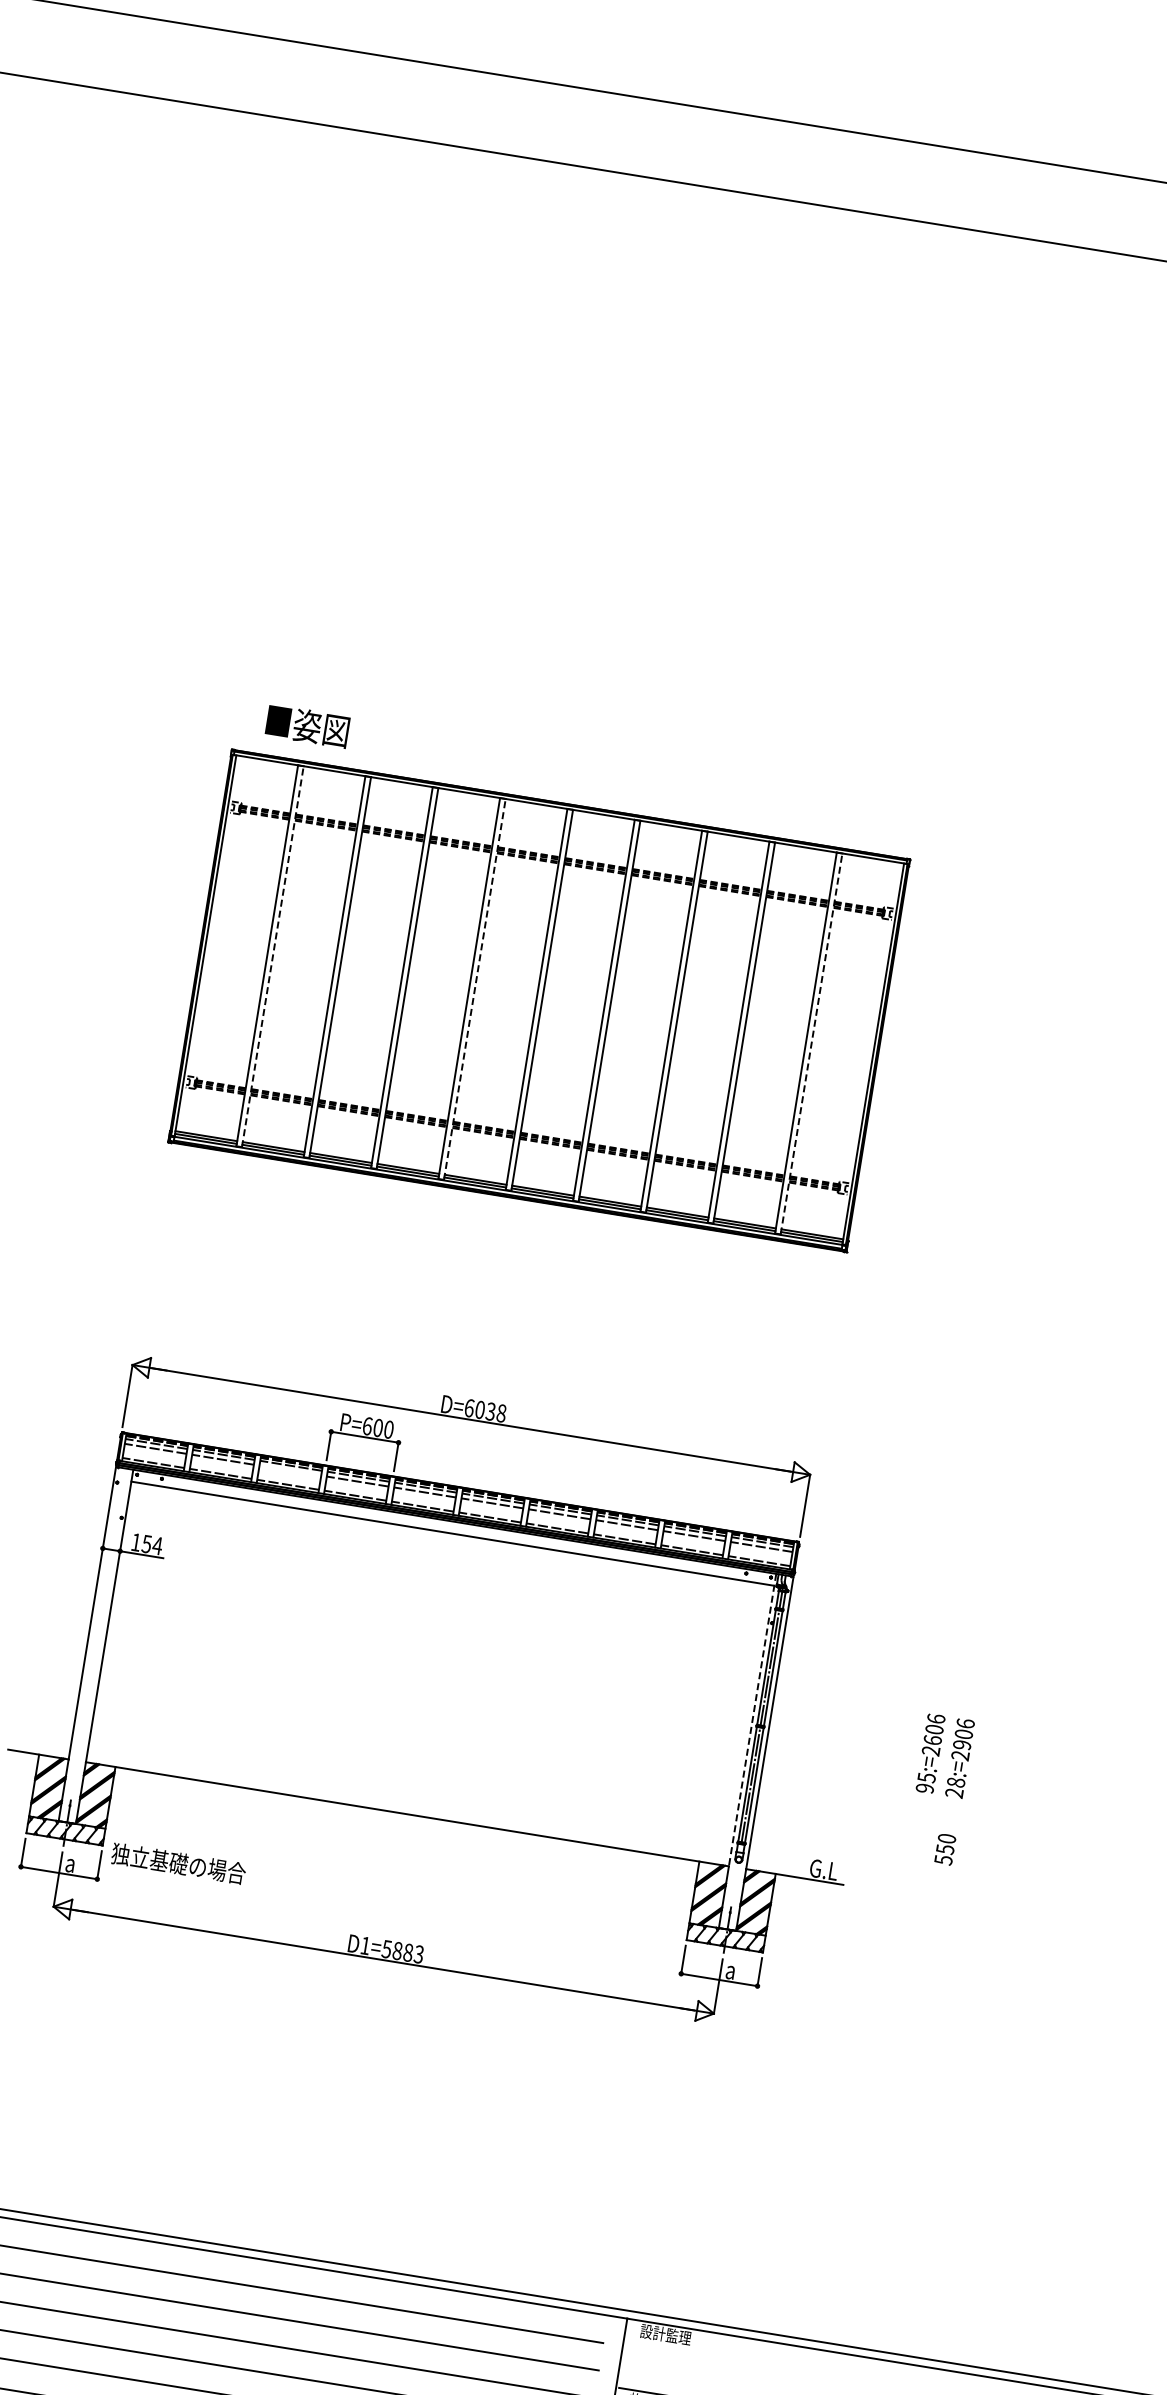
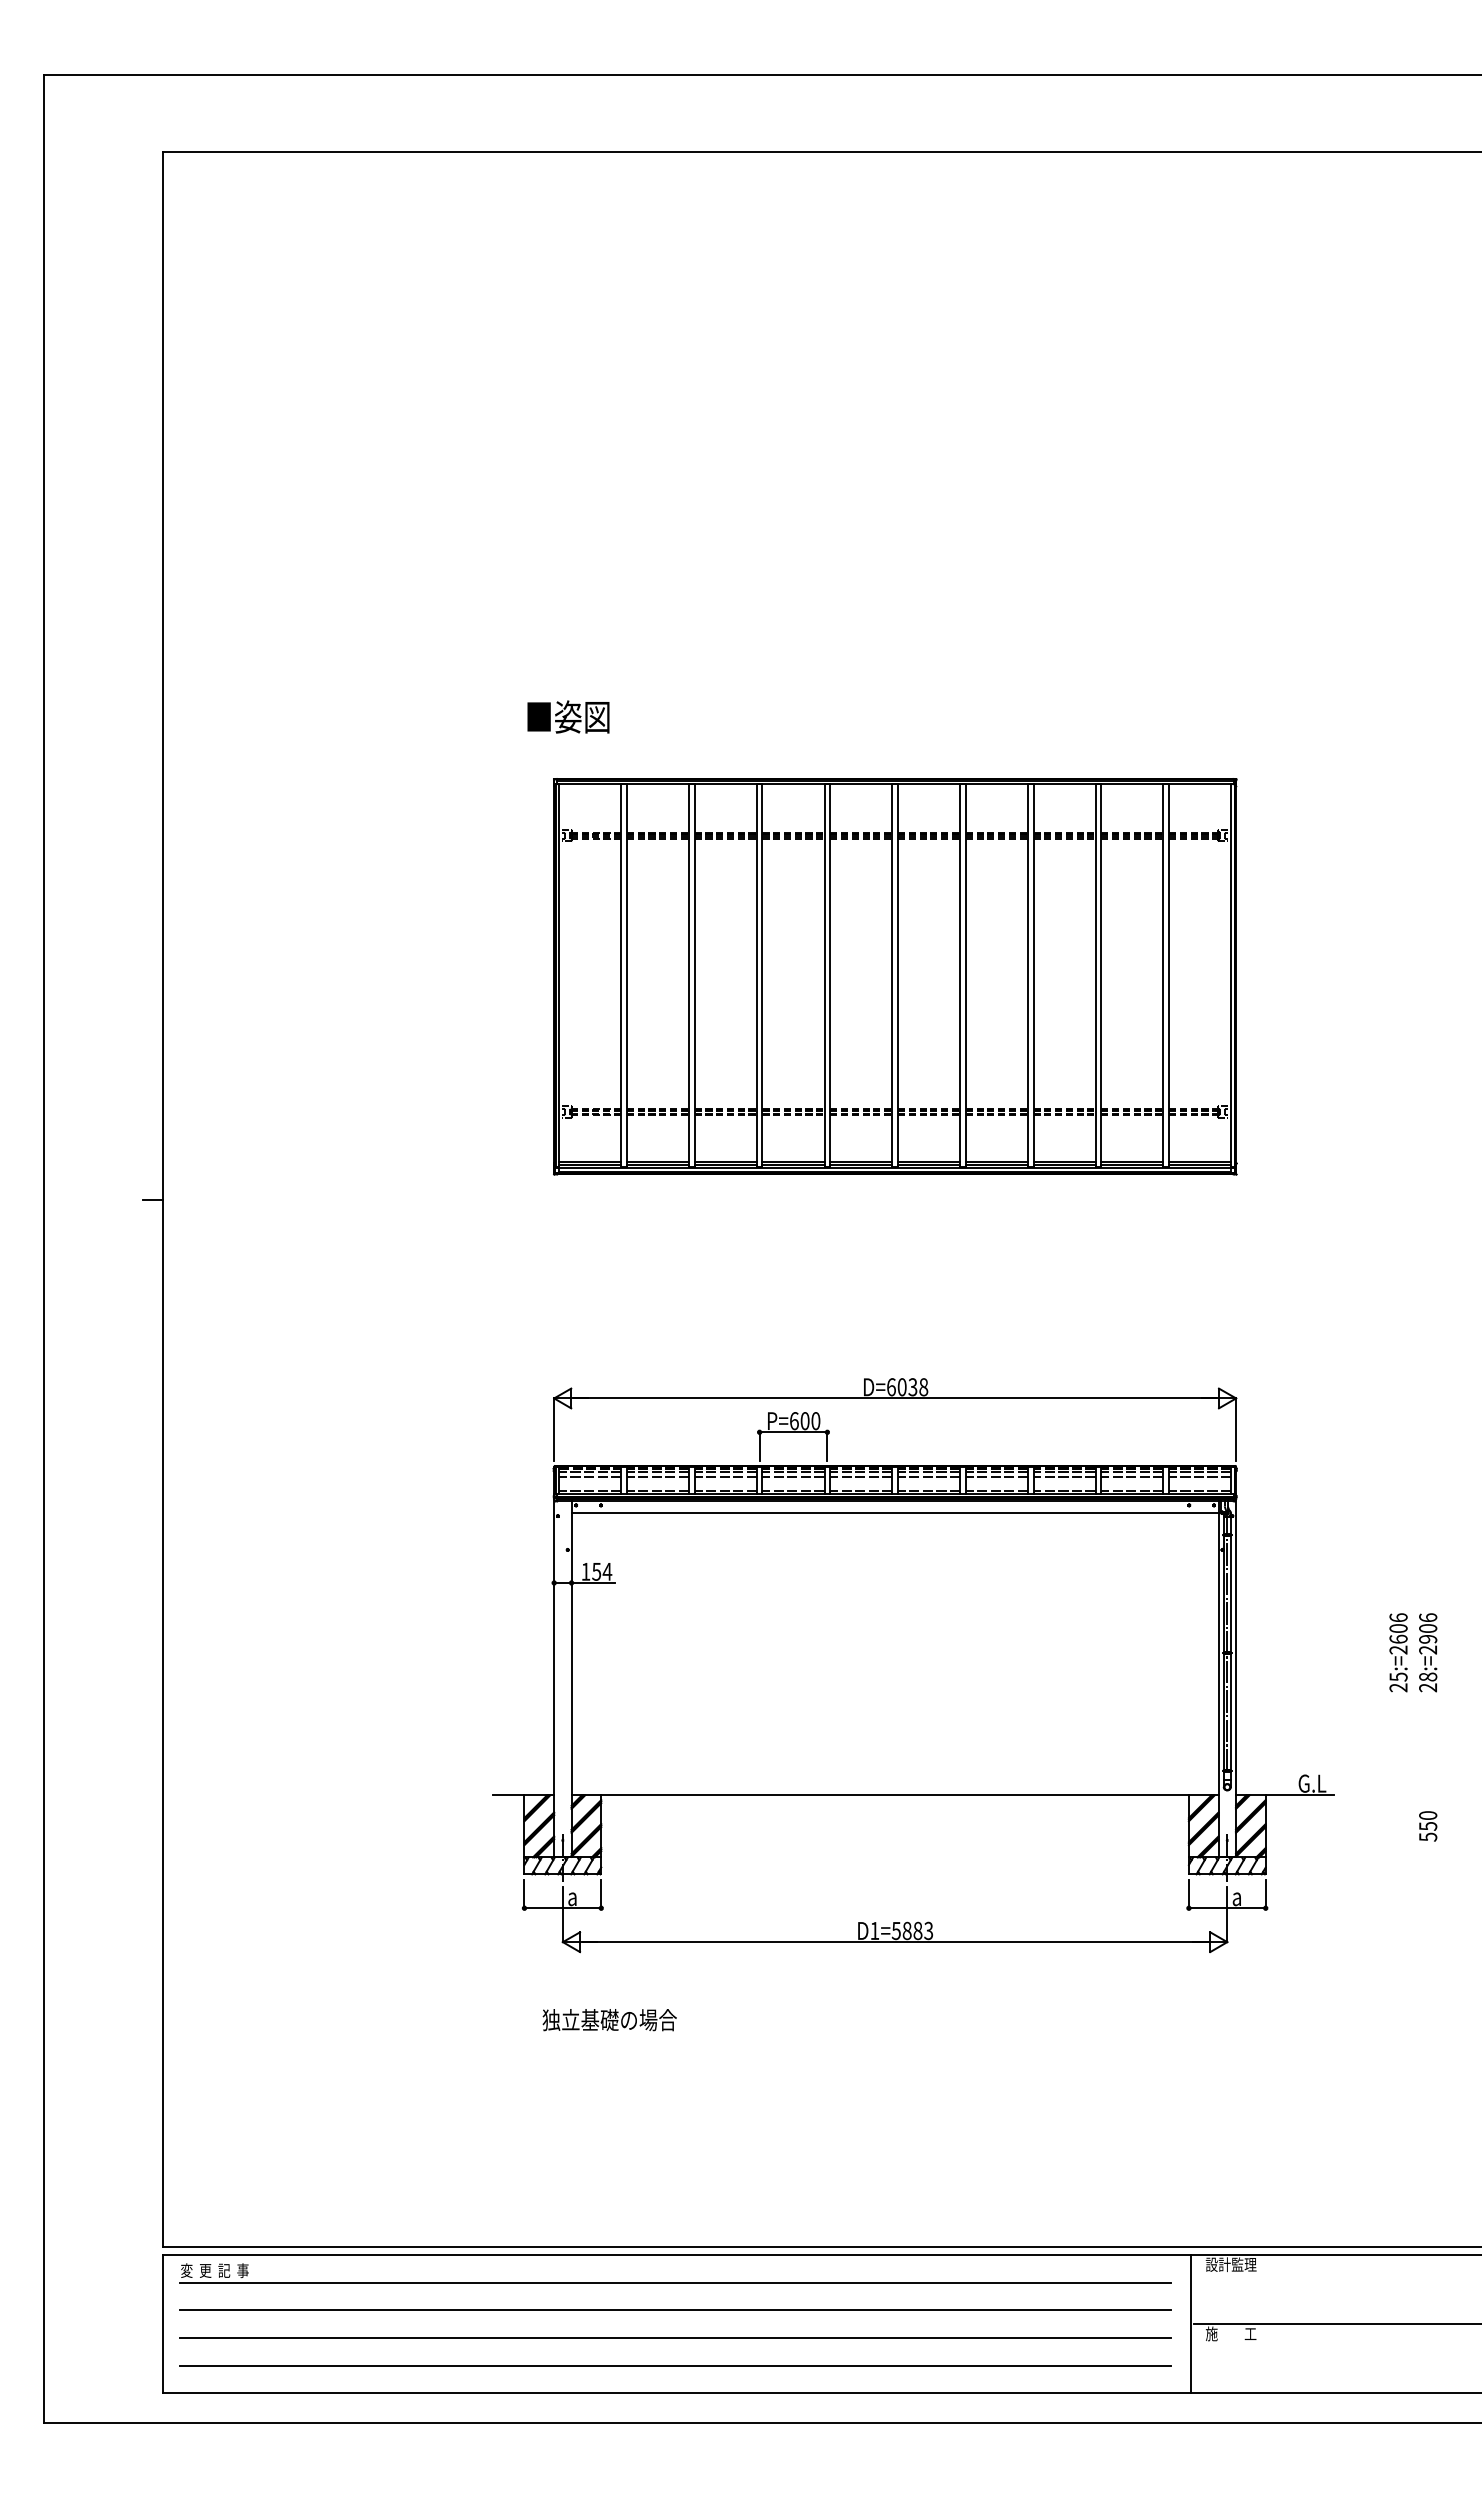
text: (307, 725) -> (568, 716), moved
line: (272, 956) -> (626, 975), dashed -> solid
line: (475, 989) -> (830, 975), dashed -> solid
line: (812, 1043) -> (1169, 975), dashed -> solid
line: (290, 1470) -> (725, 1476), added
line: (752, 1720) -> (1218, 1648), dashed -> solid
text: (924, 1788) -> (1398, 1687), 95:=2606 -> 25:=2606
text: (945, 1849) -> (1428, 1826), moved
text: (178, 1864) -> (609, 2020), moved

